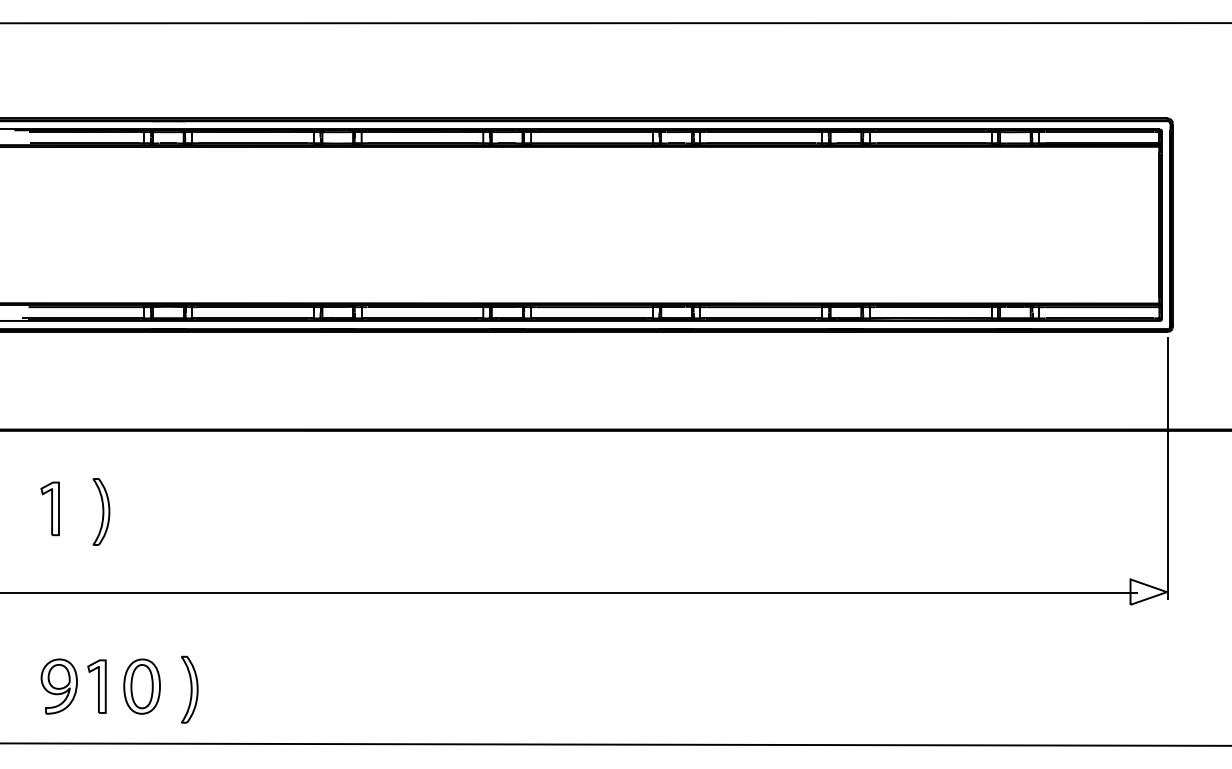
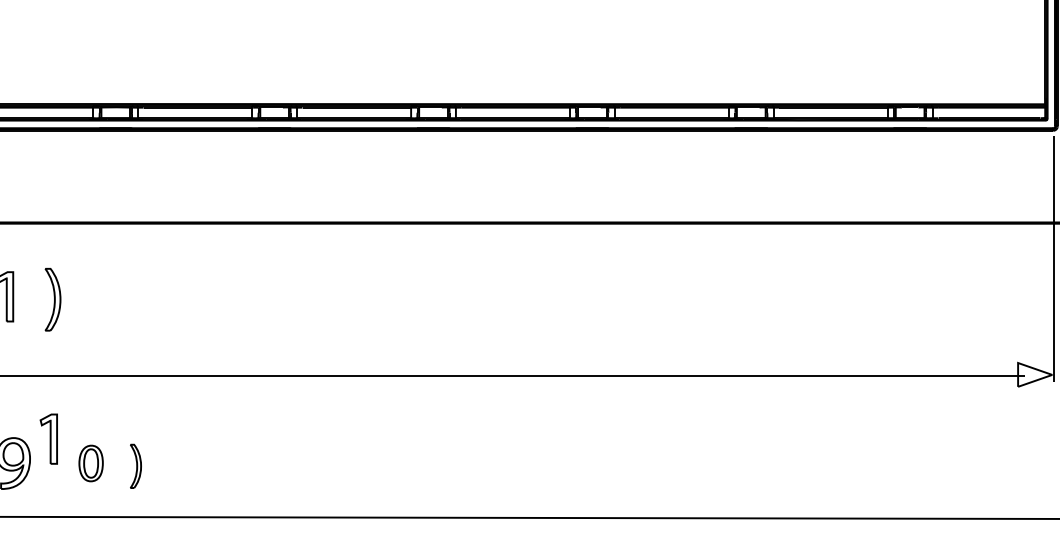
part: (96, 686) -> (48, 439), moved
part: (141, 686) -> (90, 463), size x0.7
part: (189, 689) -> (135, 466), size x0.7

